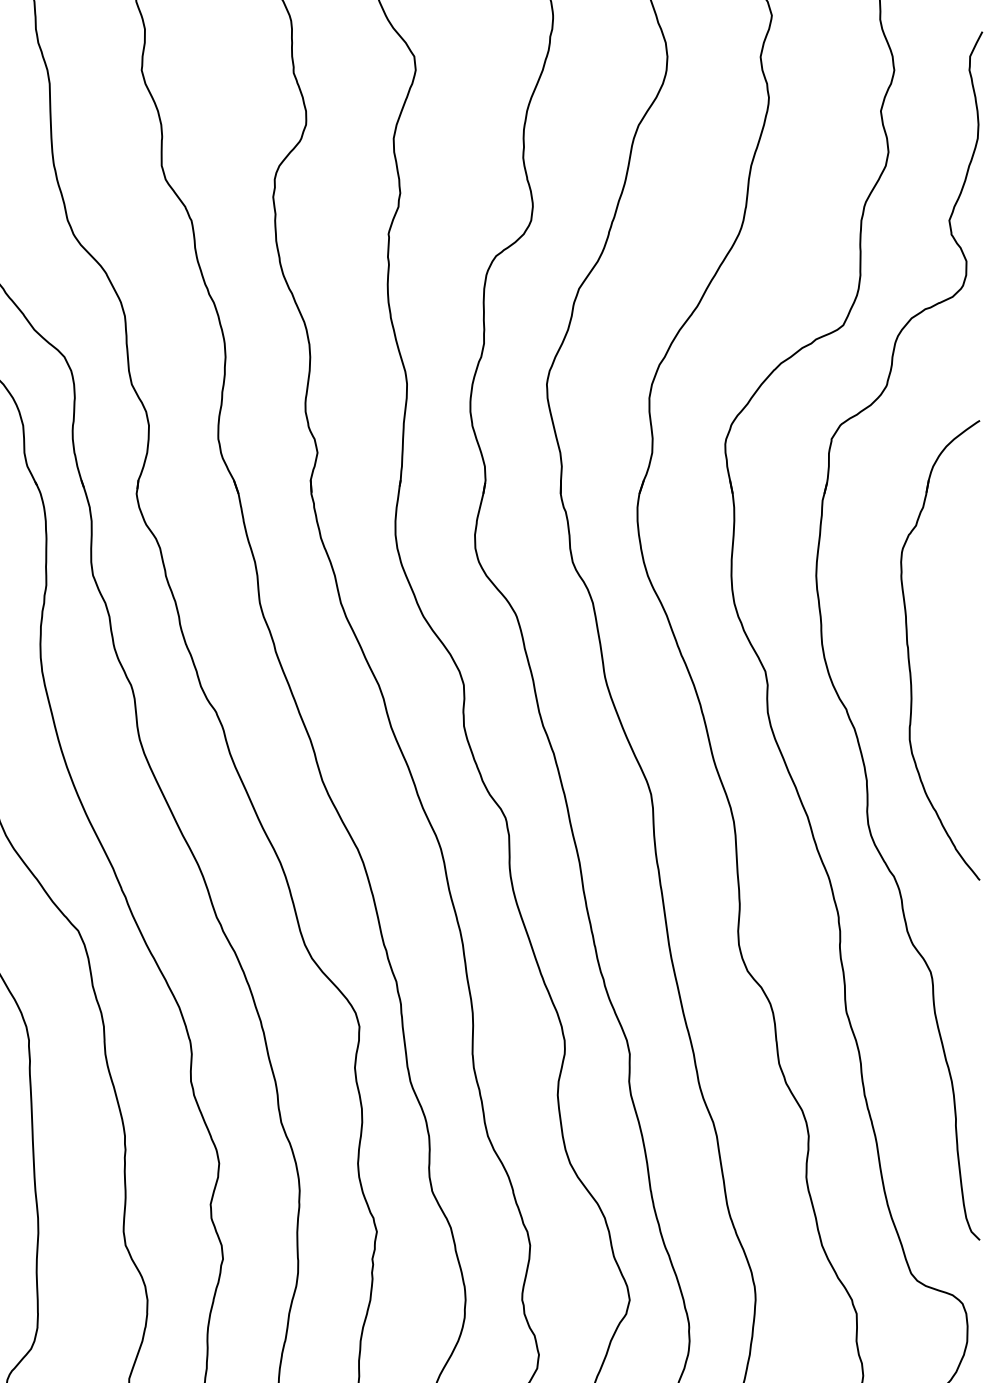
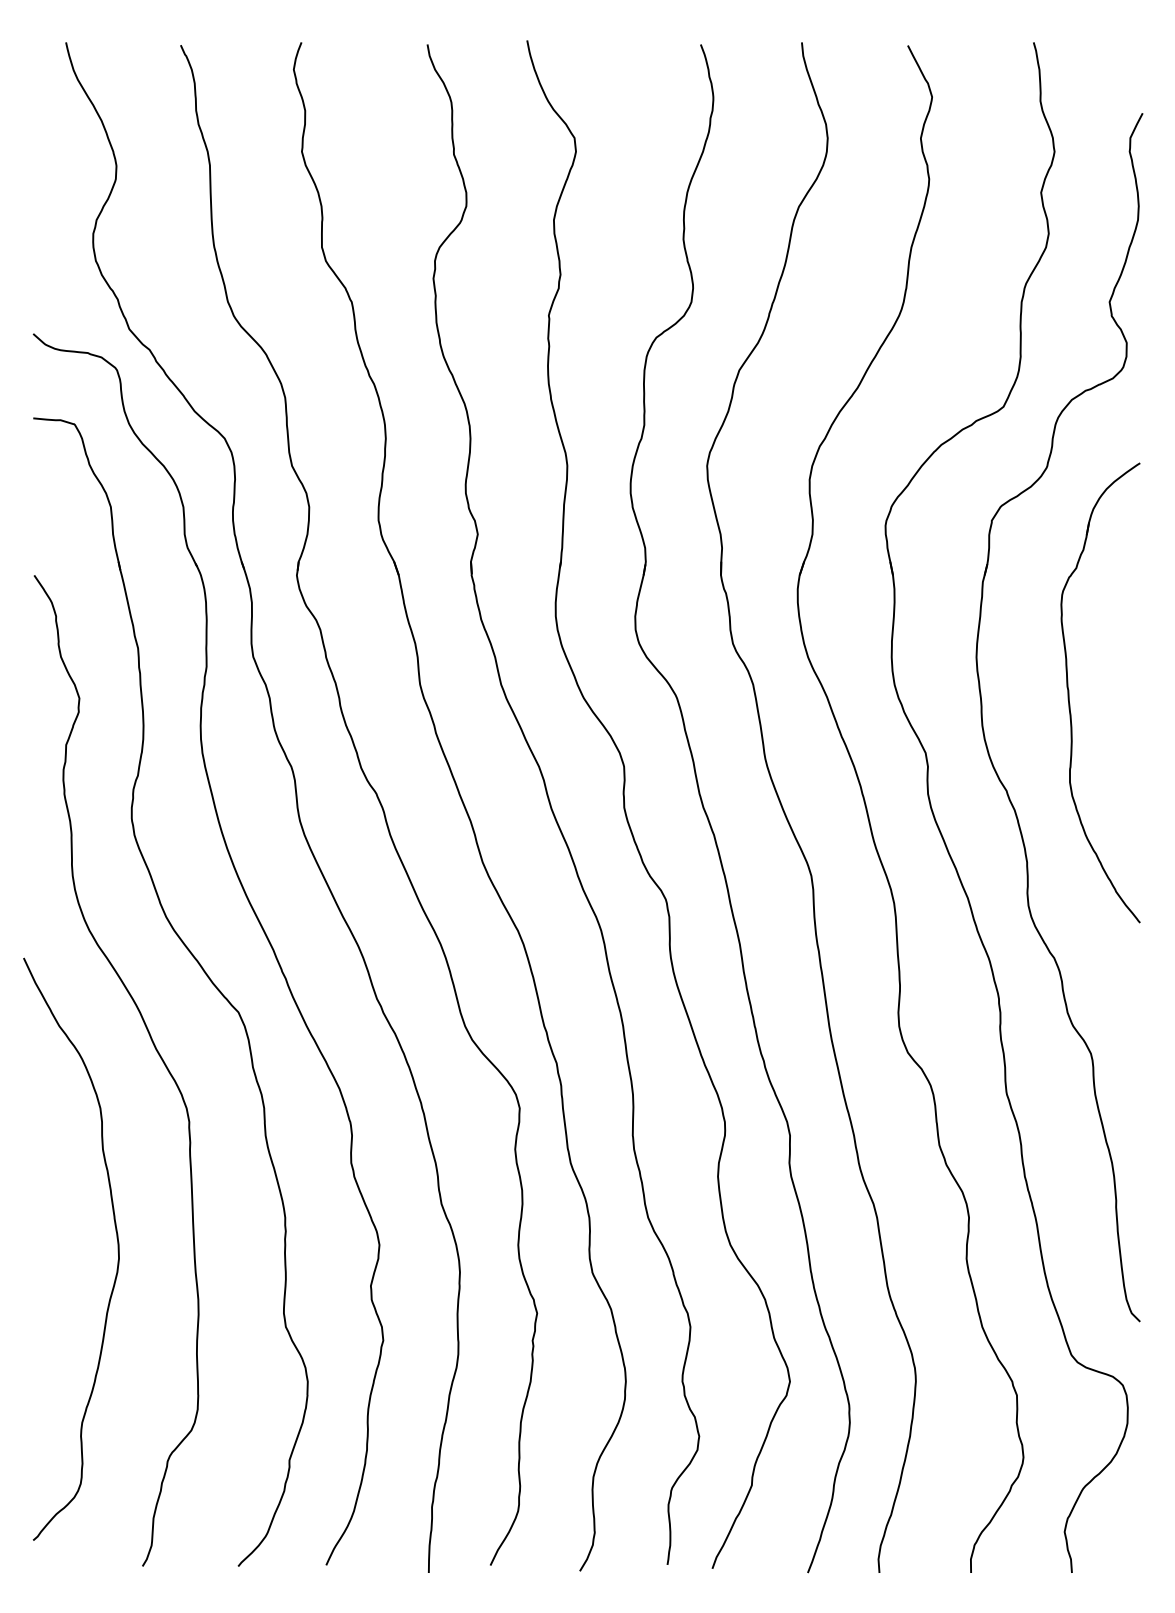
part: (909, 649) -> (1069, 692), moved

